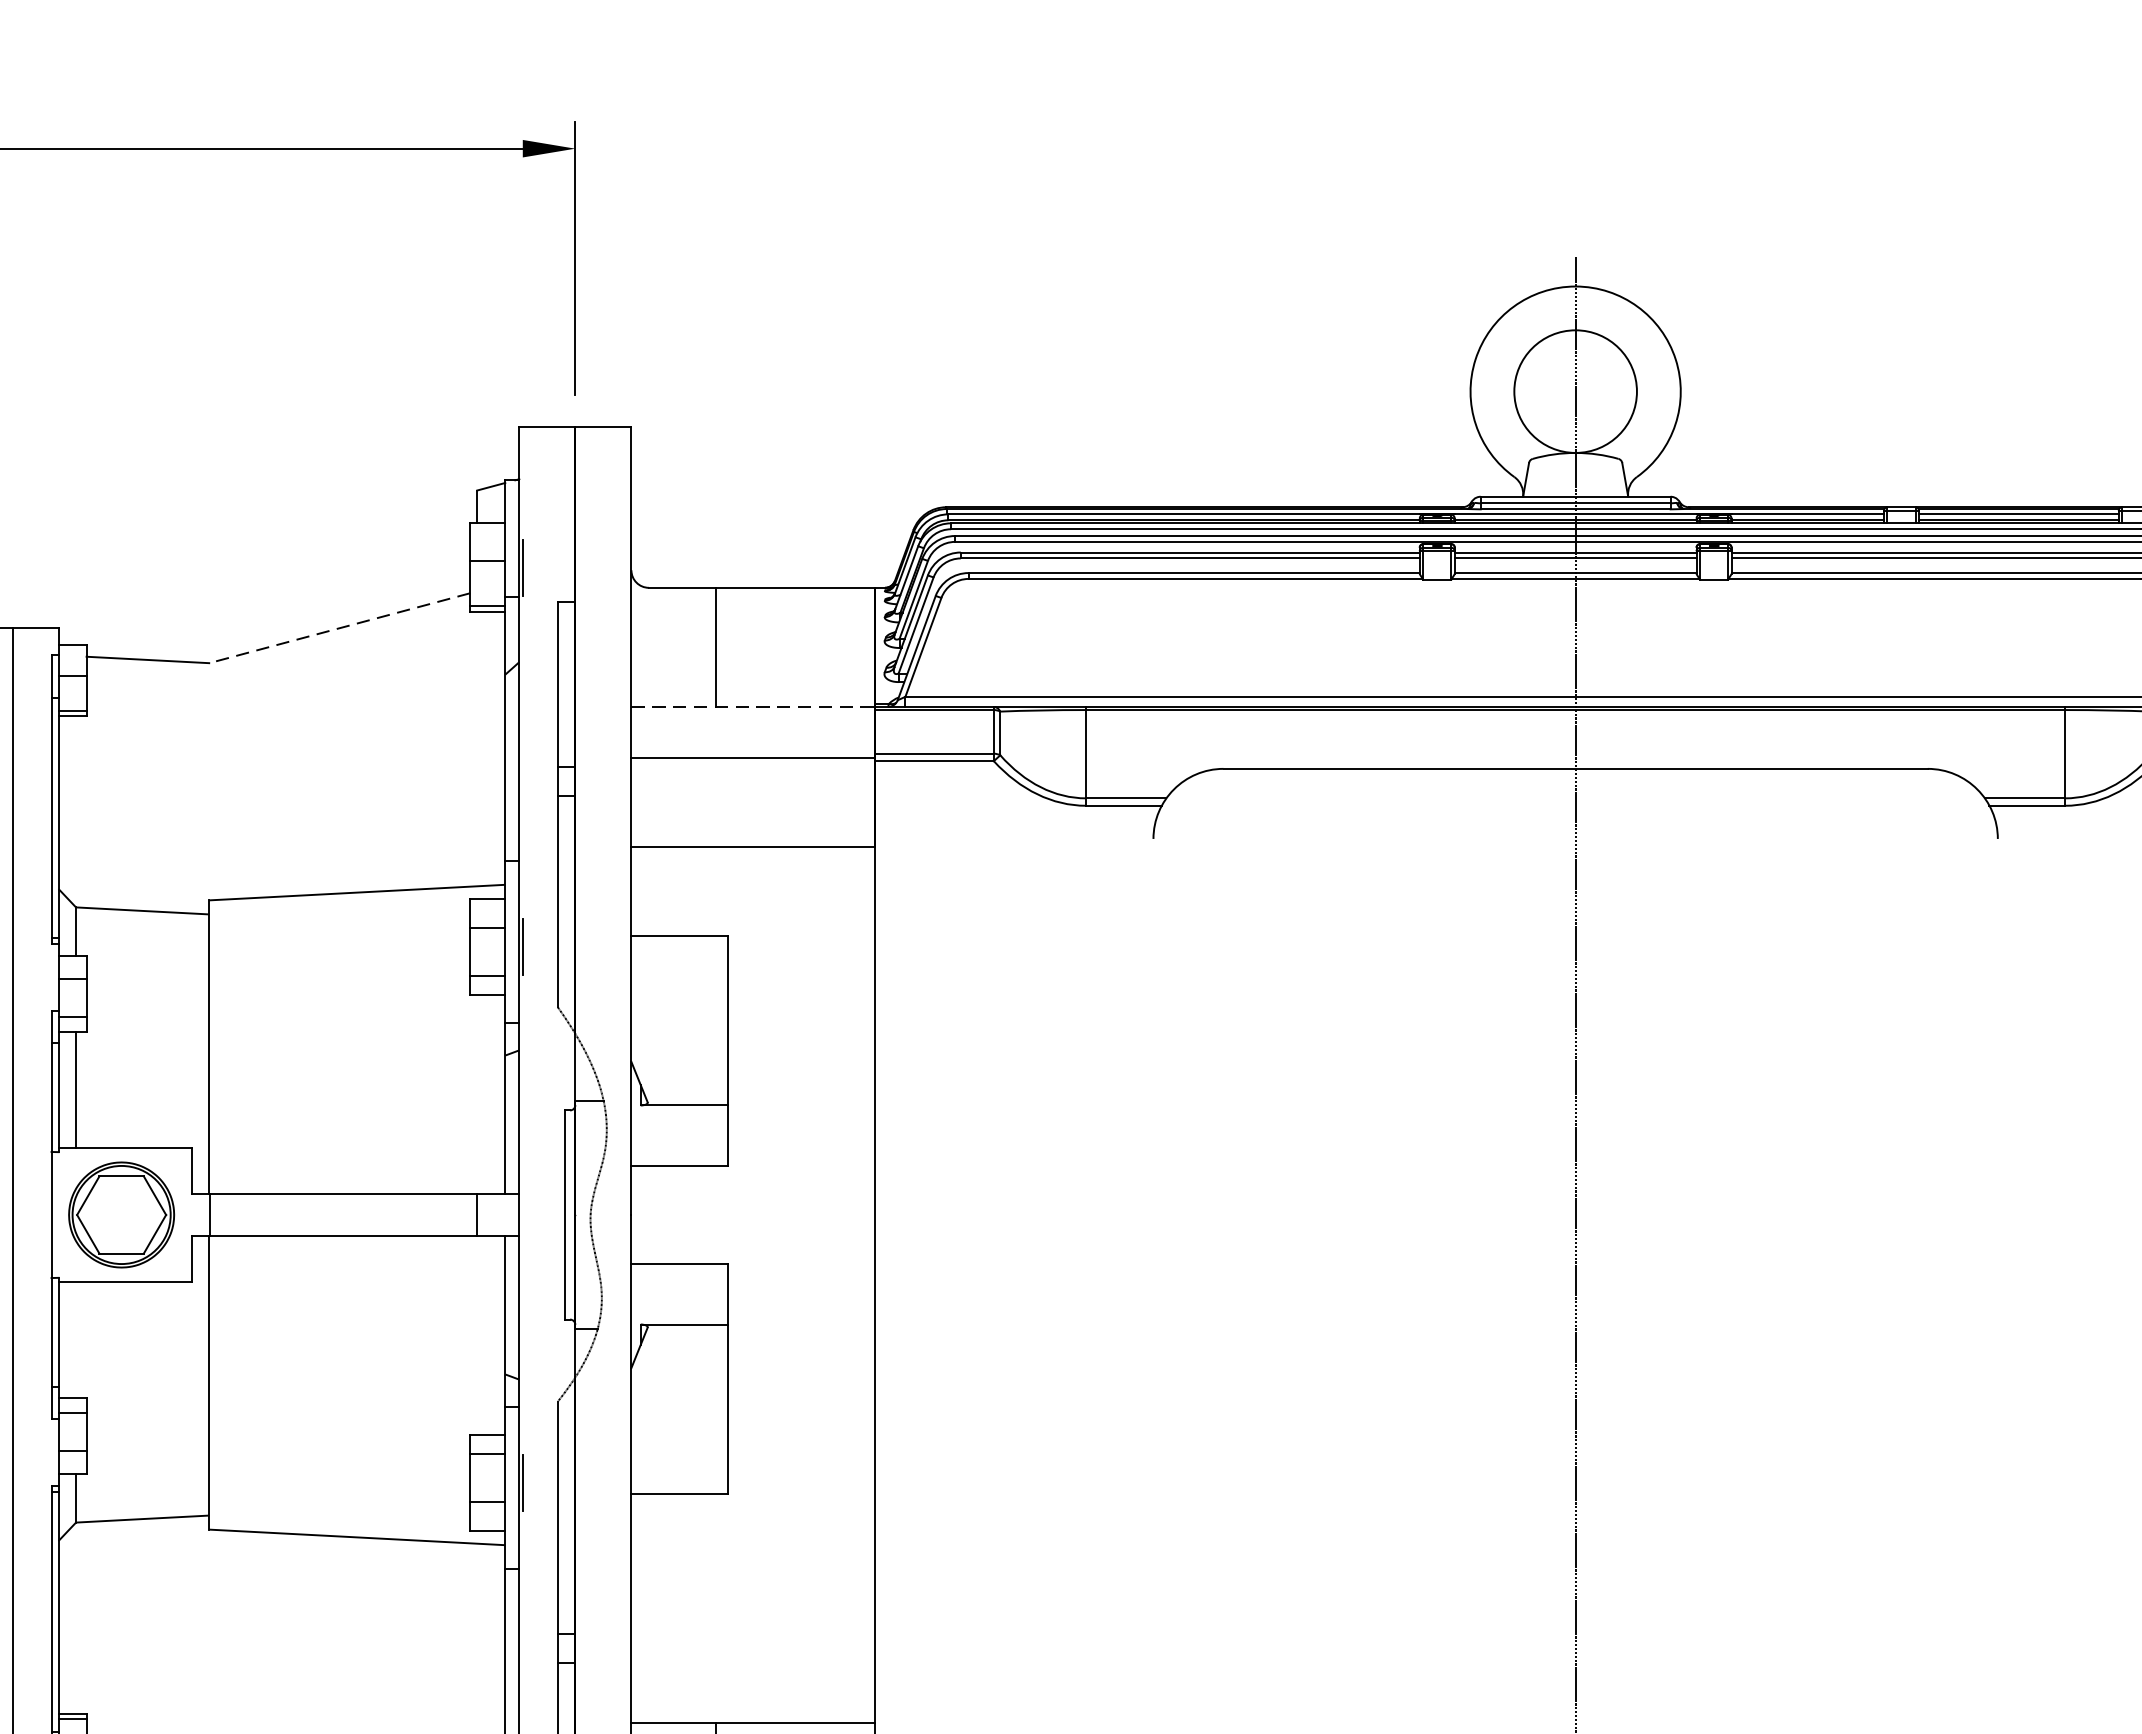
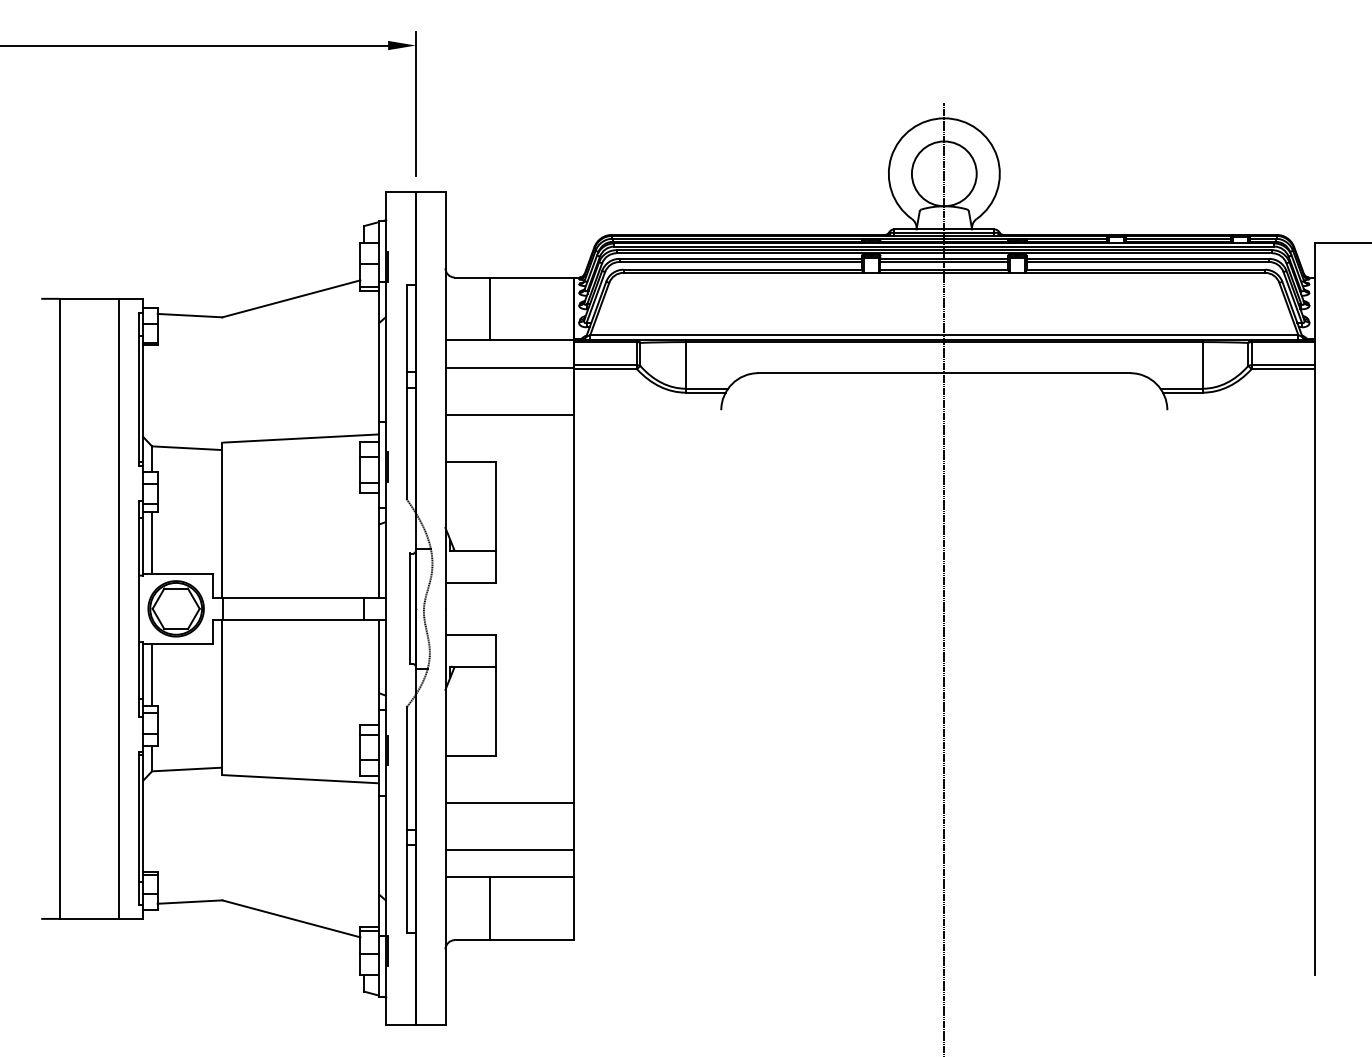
line: (338, 629) -> (290, 299), dashed -> solid
line: (754, 707) -> (510, 340), dashed -> solid
line: (76, 1339) -> (152, 674), added
line: (752, 1583) -> (509, 803), added
line: (752, 1672) -> (509, 850), added

